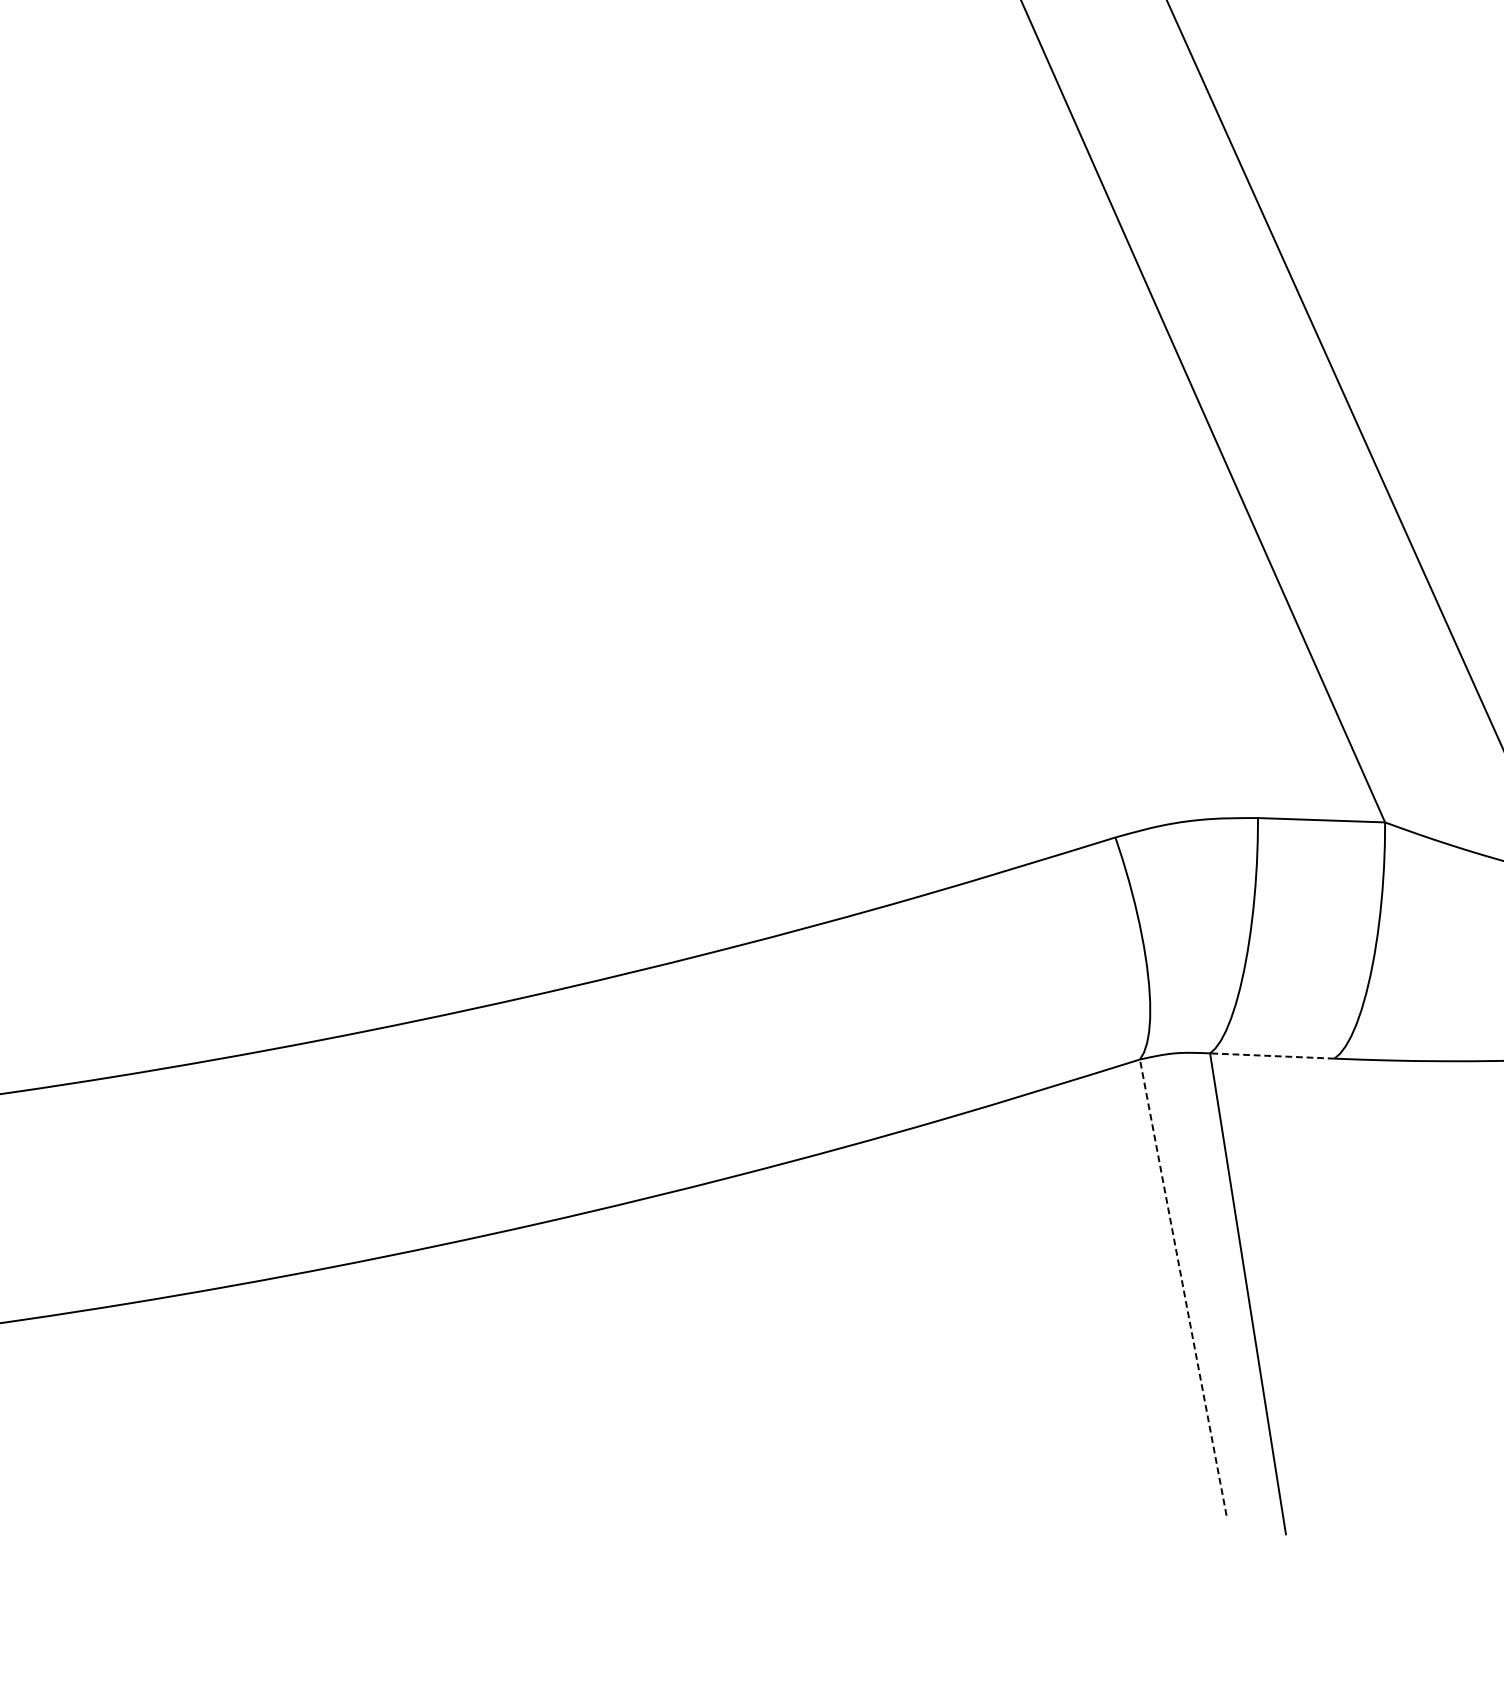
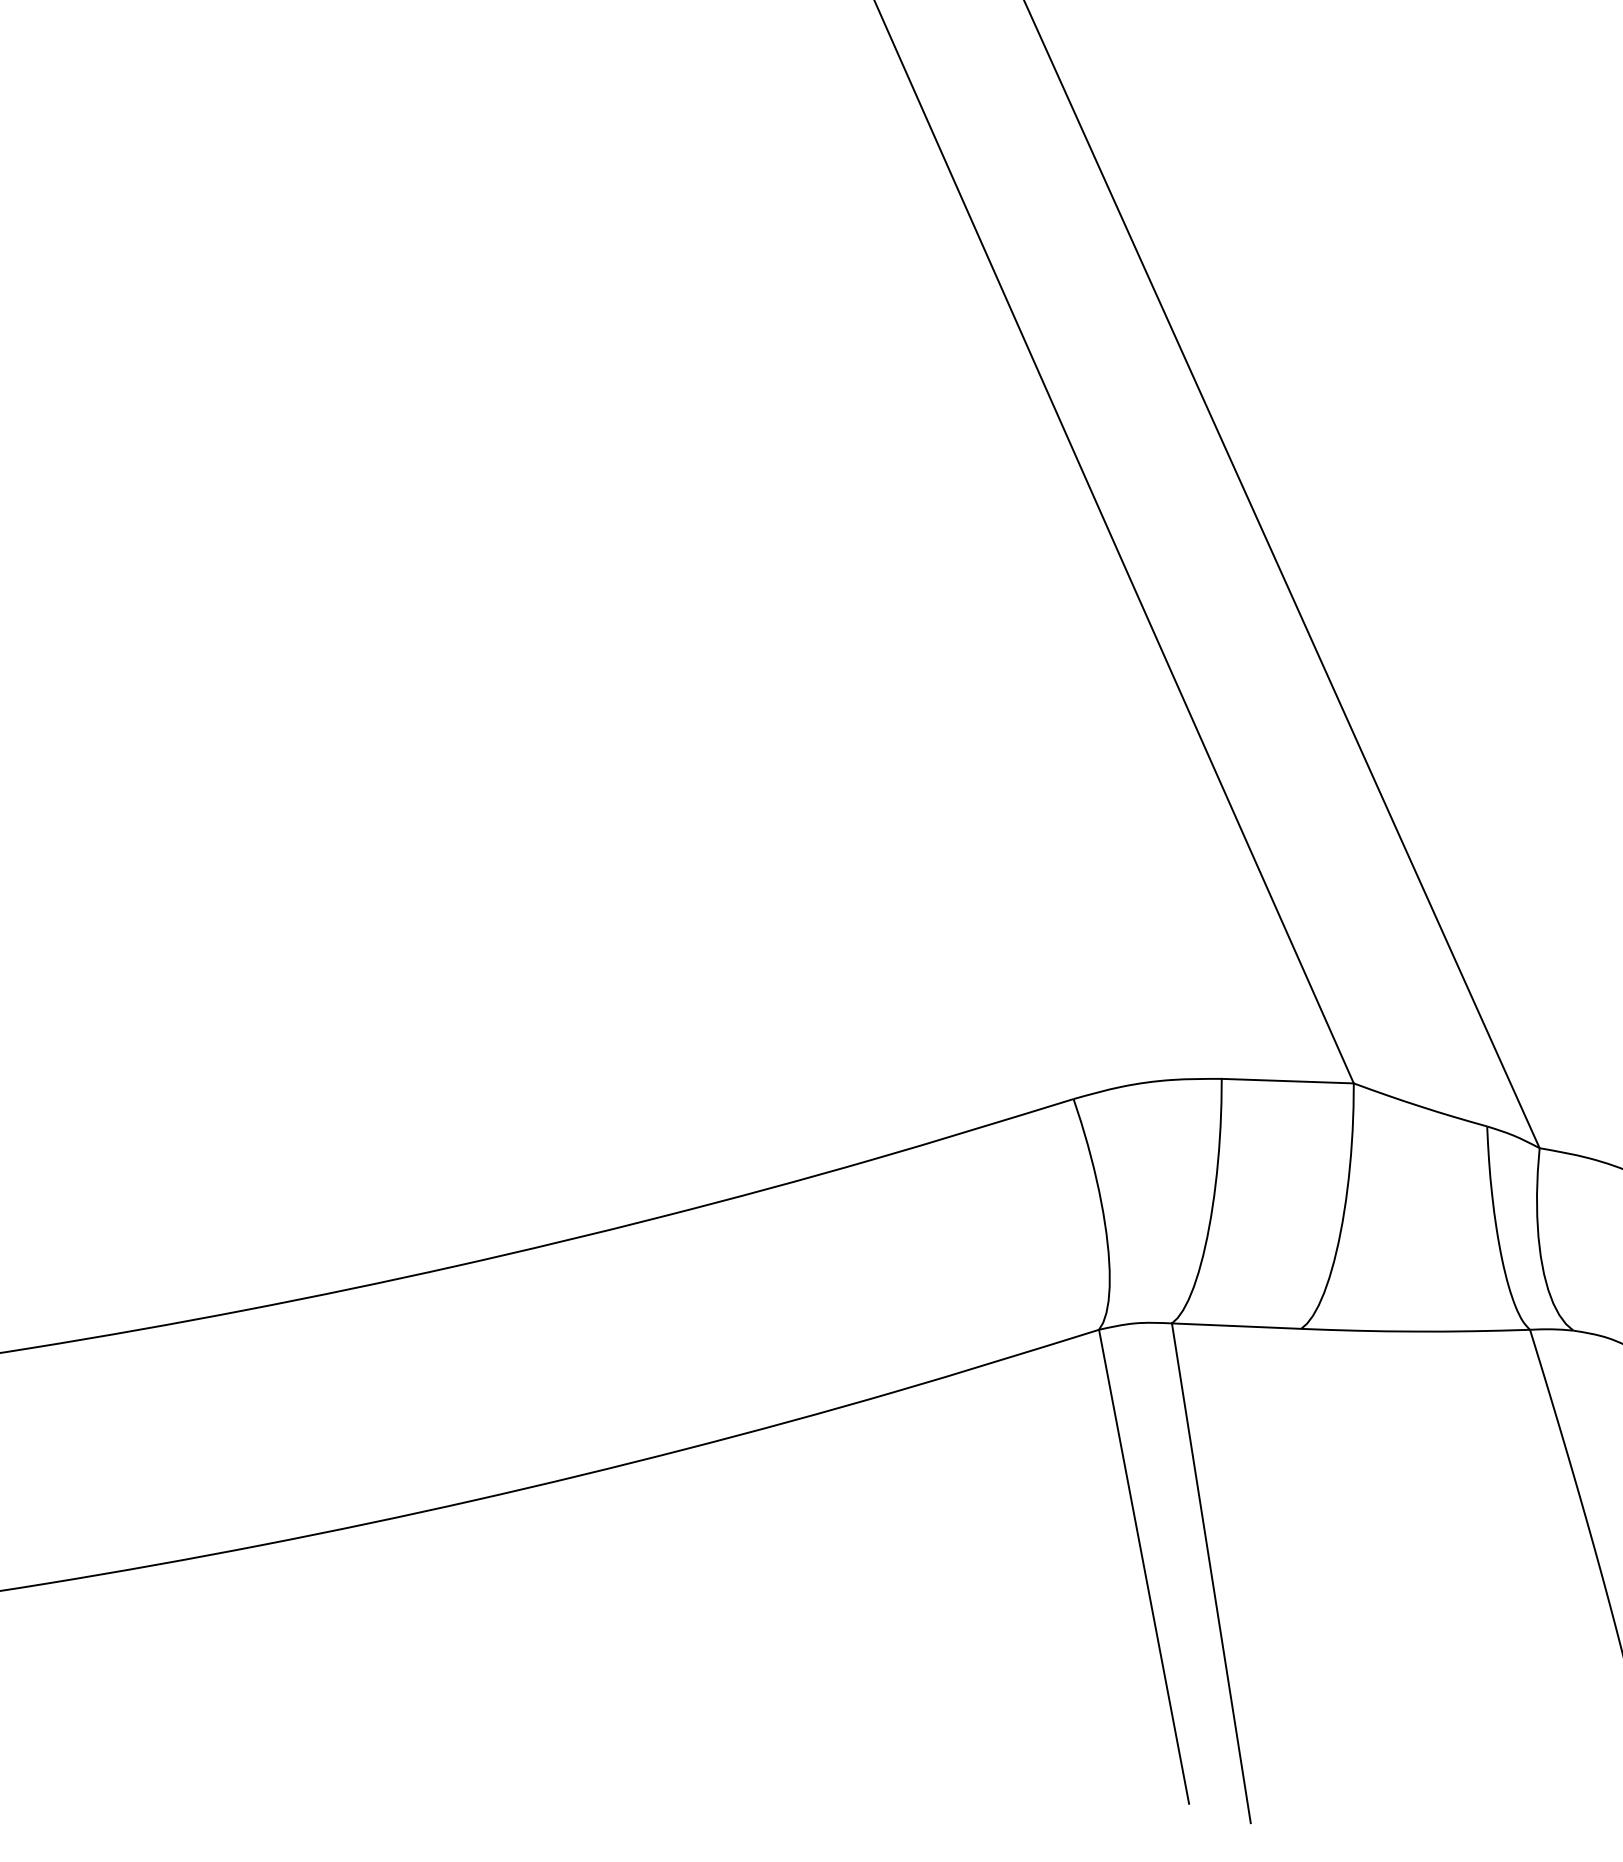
line: (1272, 1056) -> (1236, 1326), dashed -> solid
line: (1182, 1287) -> (1143, 1566), dashed -> solid

